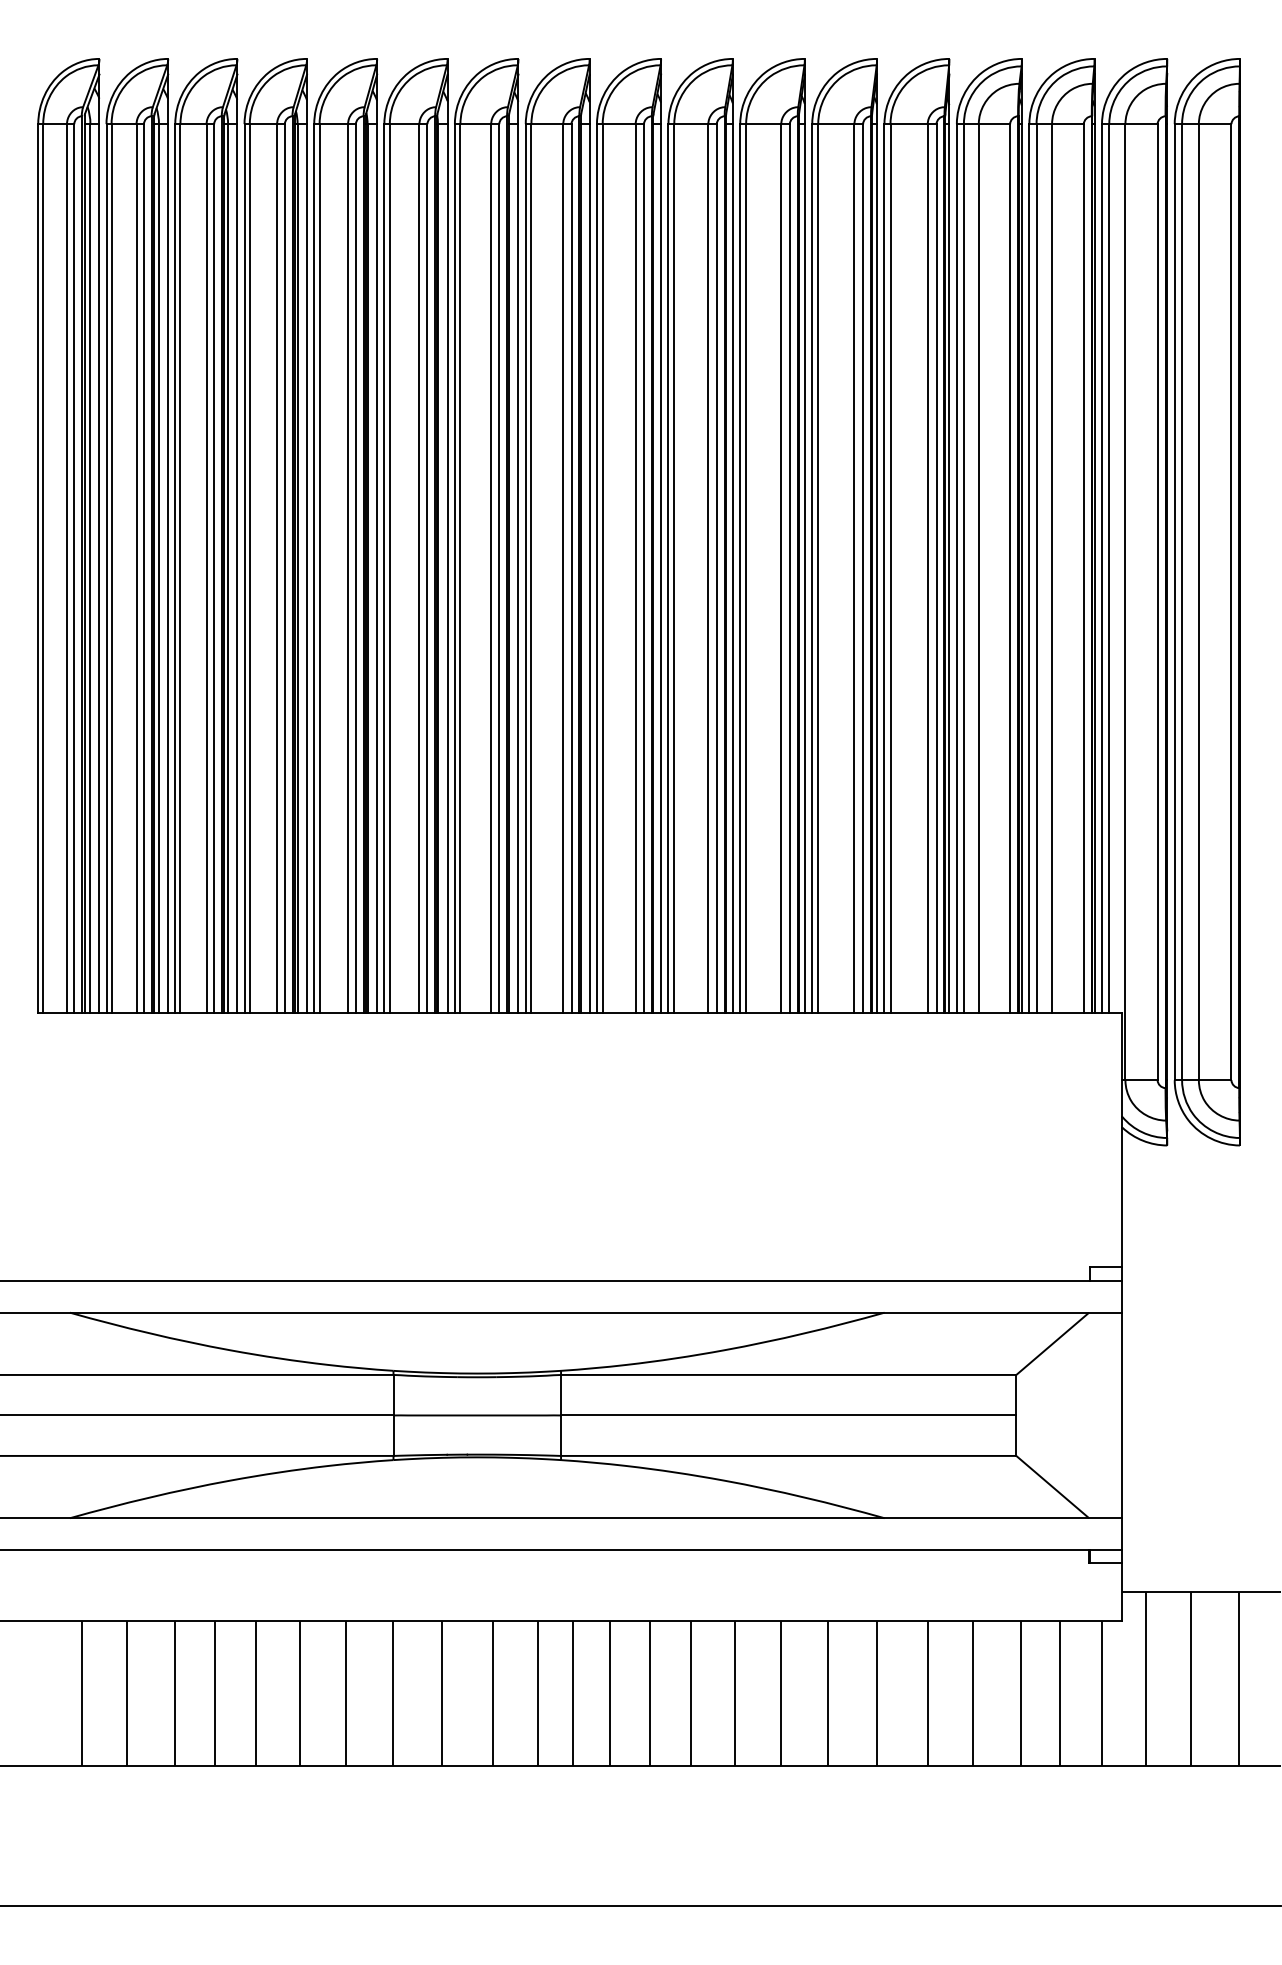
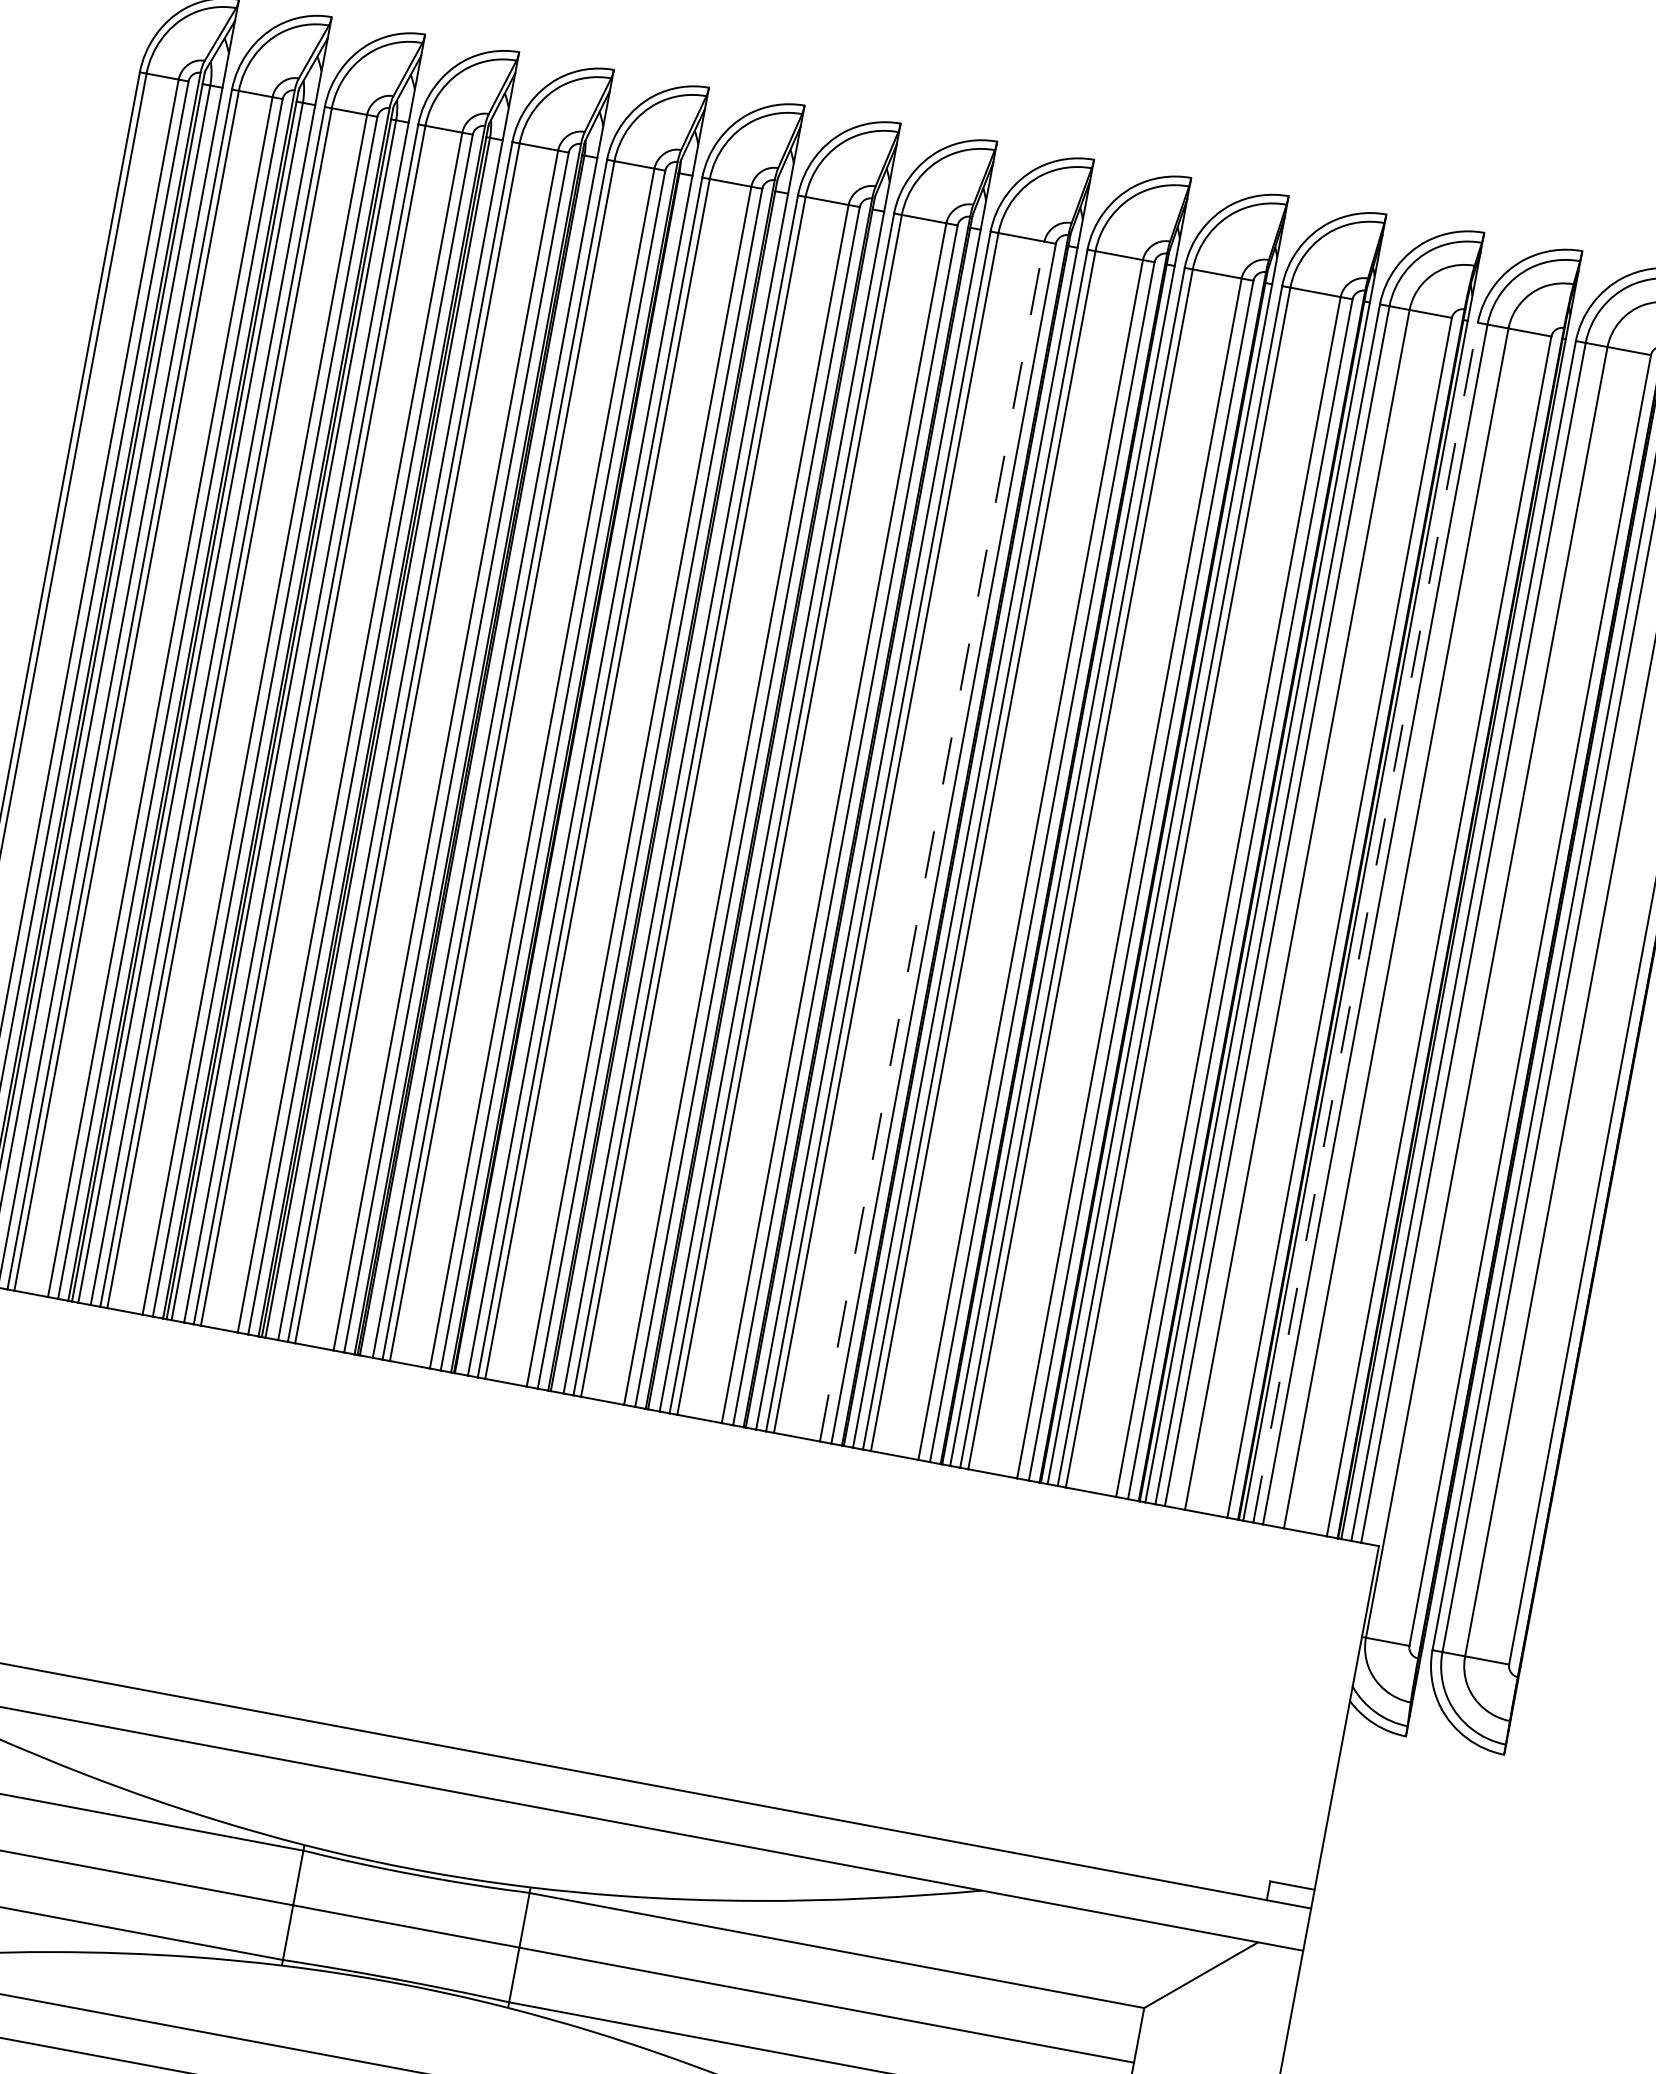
line: (708, 568) -> (932, 841), solid -> dashed
line: (1029, 568) -> (1365, 922), solid -> dashed

